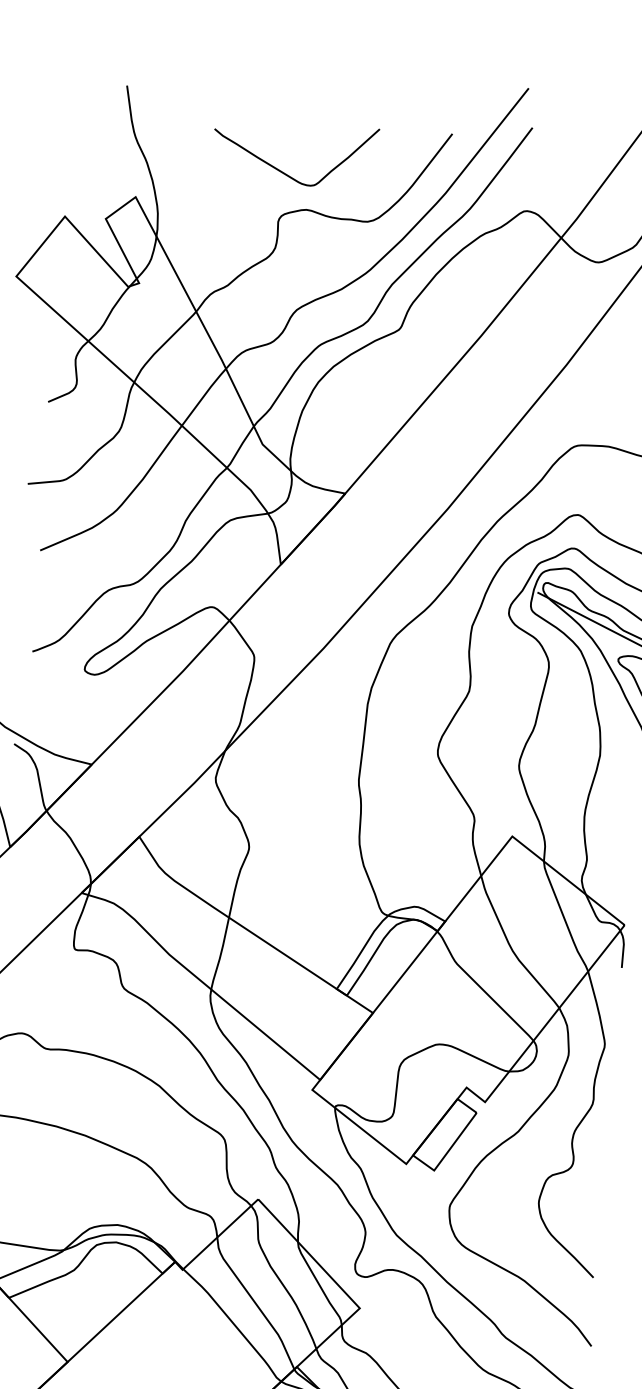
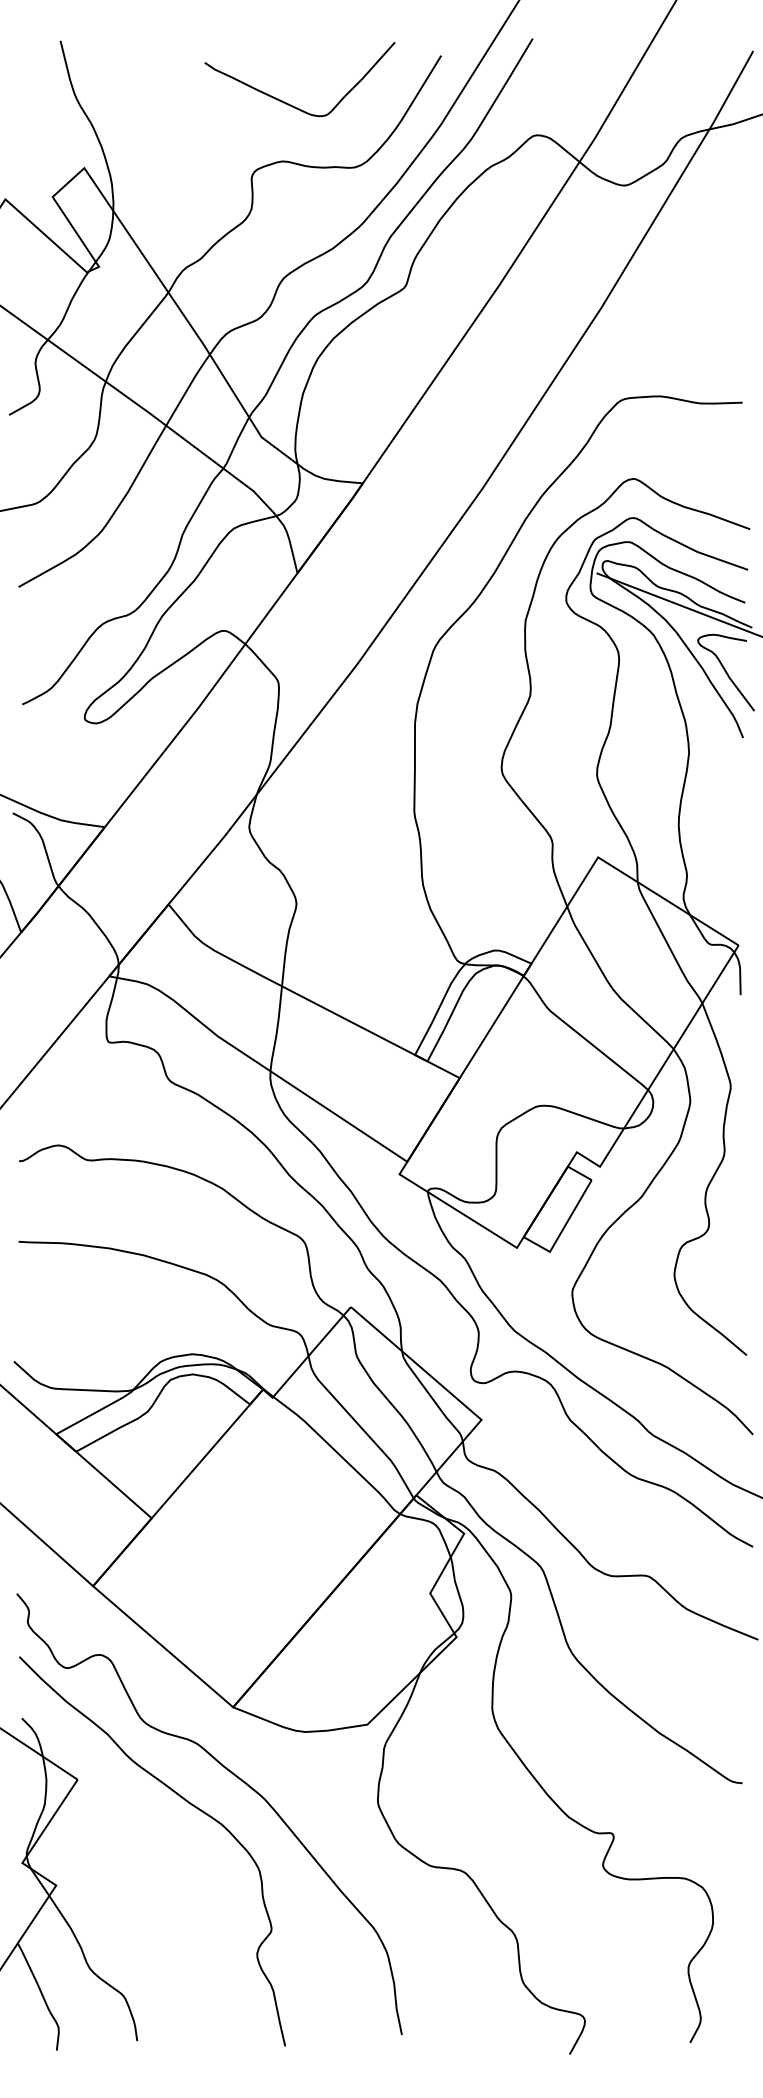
curve: (285, 172) -> (291, 104), moved

